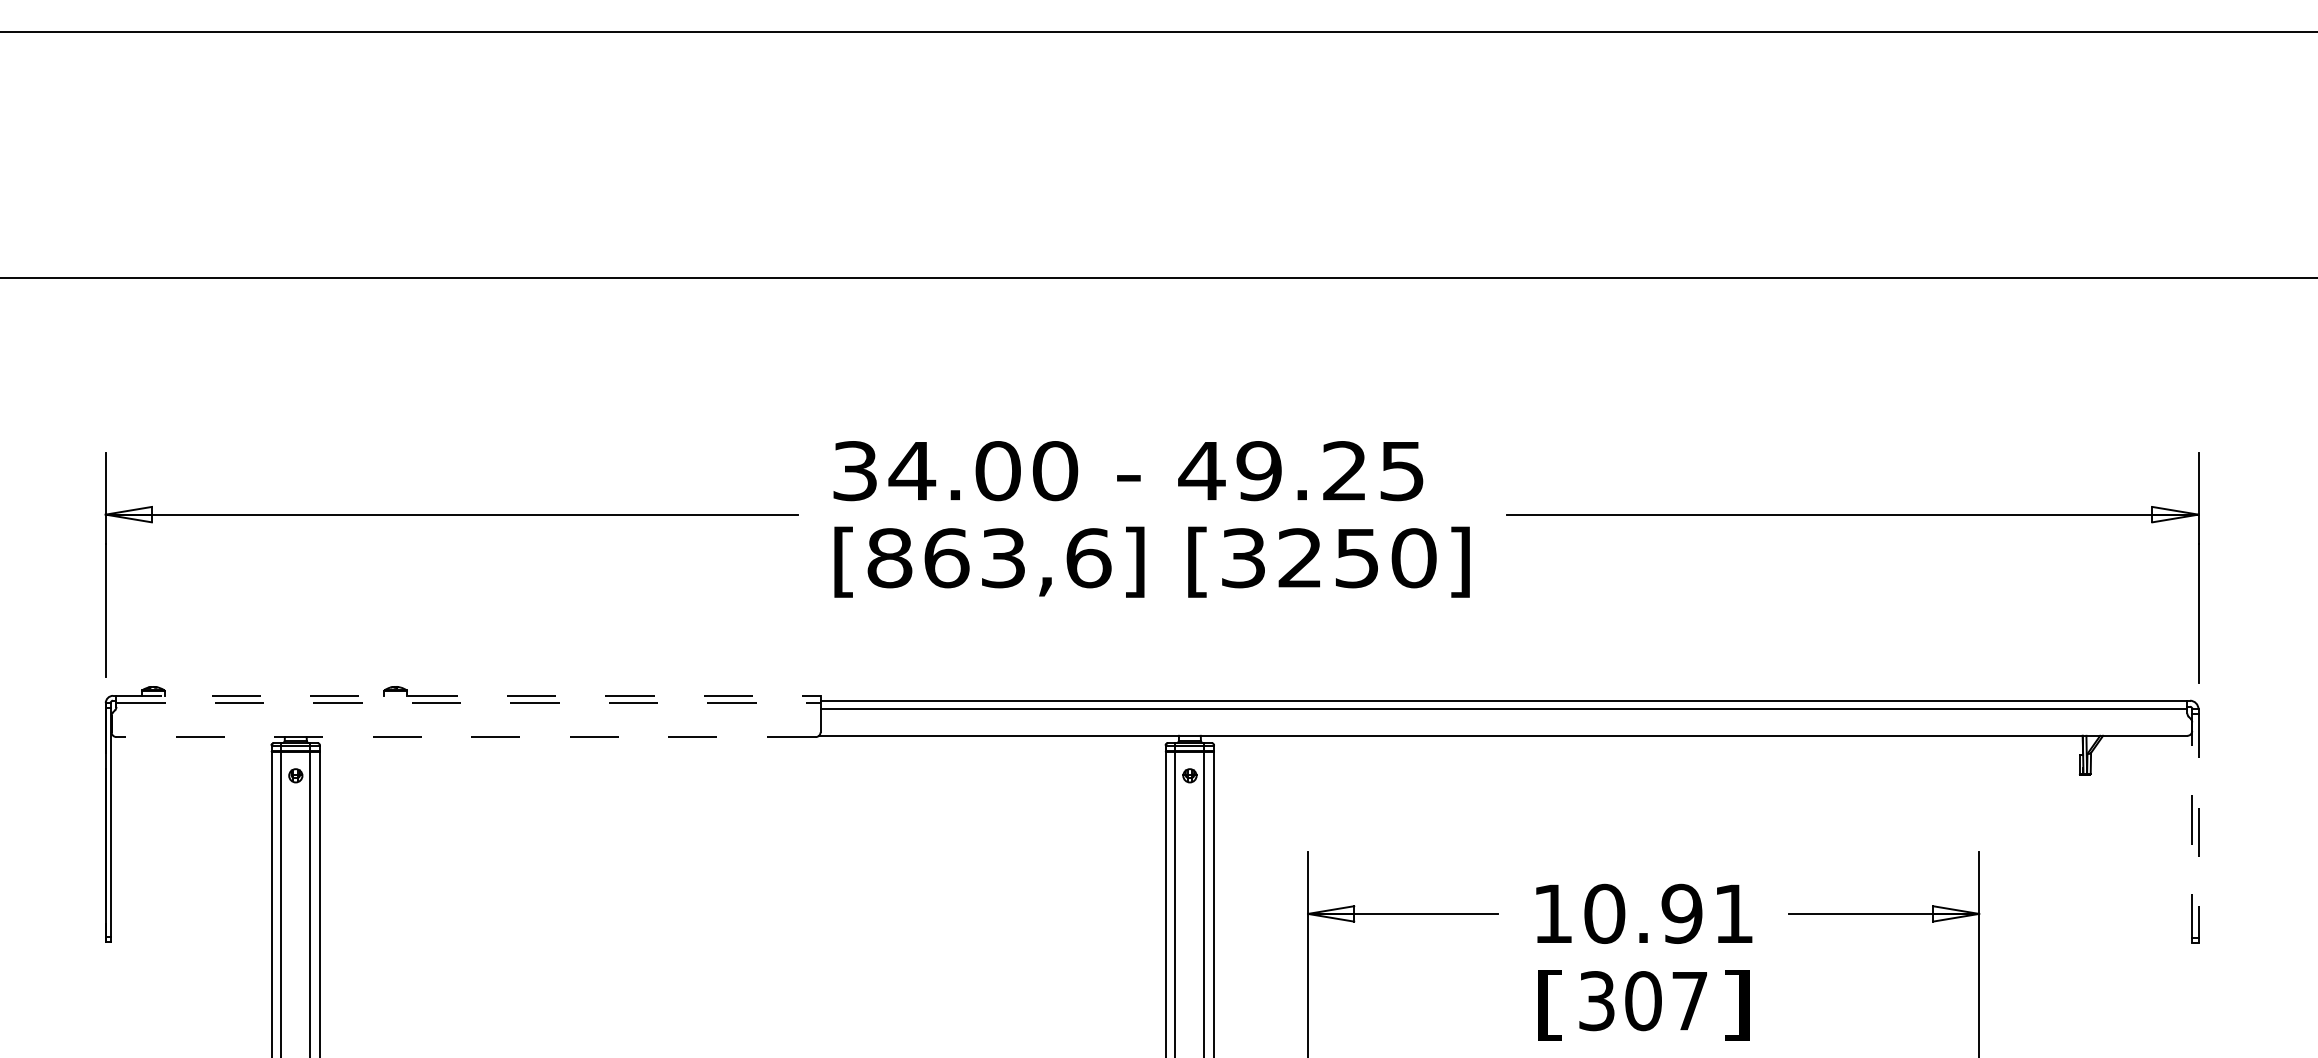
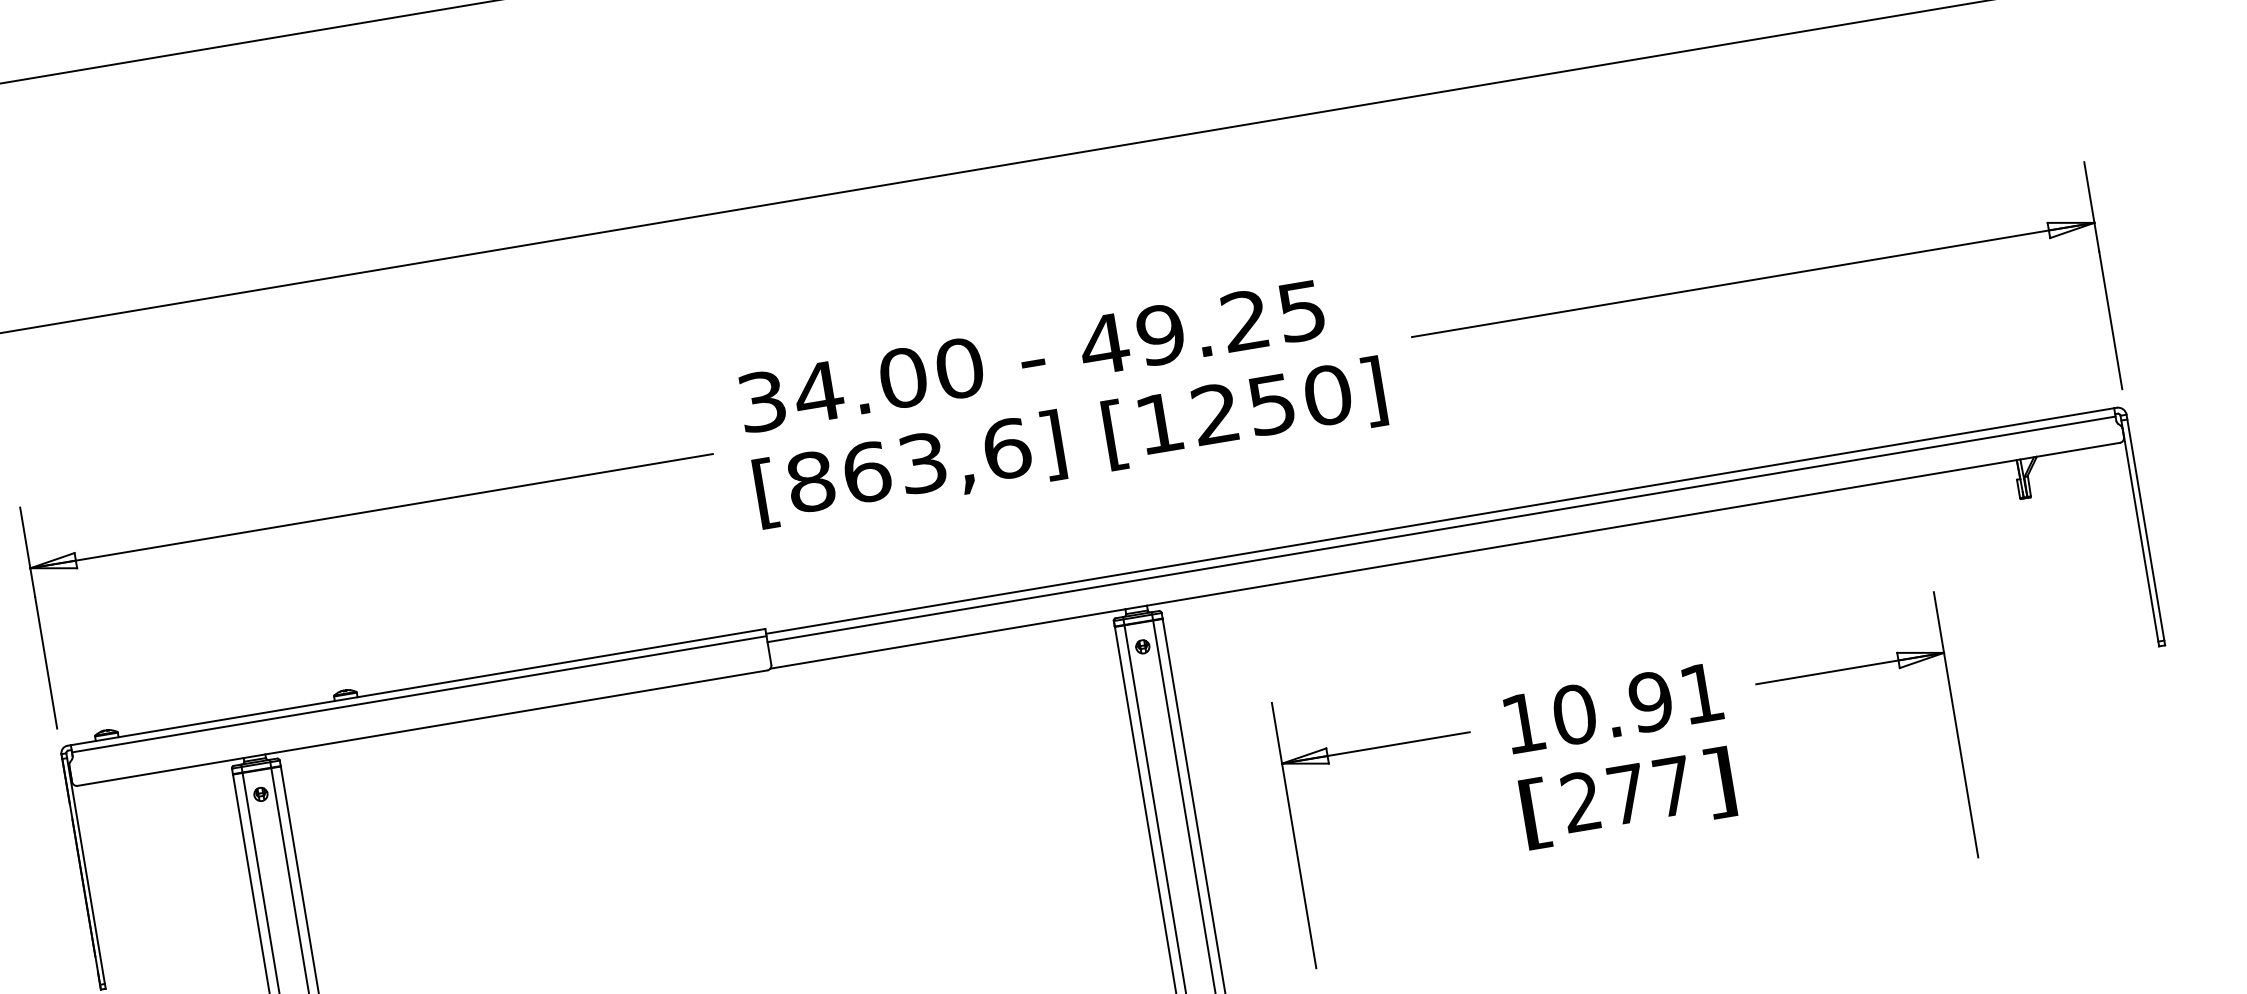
text: (1243, 558) -> (1159, 423), [3250] -> [1250]
line: (466, 695) -> (416, 687), dashed -> solid
line: (469, 703) -> (420, 694), dashed -> solid
line: (466, 737) -> (422, 728), dashed -> solid
line: (2192, 826) -> (2139, 531), dashed -> solid
line: (2198, 826) -> (2145, 530), dashed -> solid
text: (1620, 1001) -> (1604, 798), 307 -> 277

